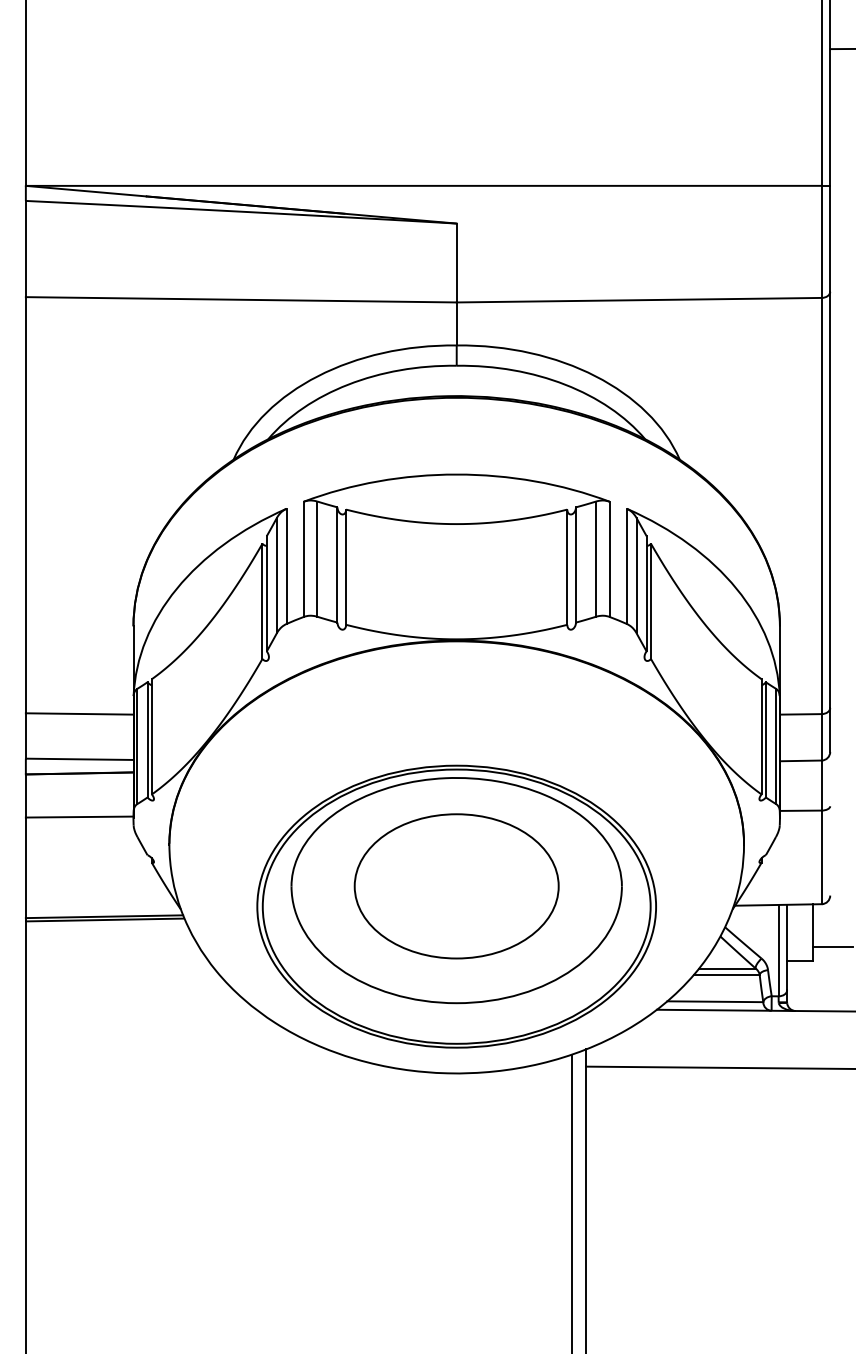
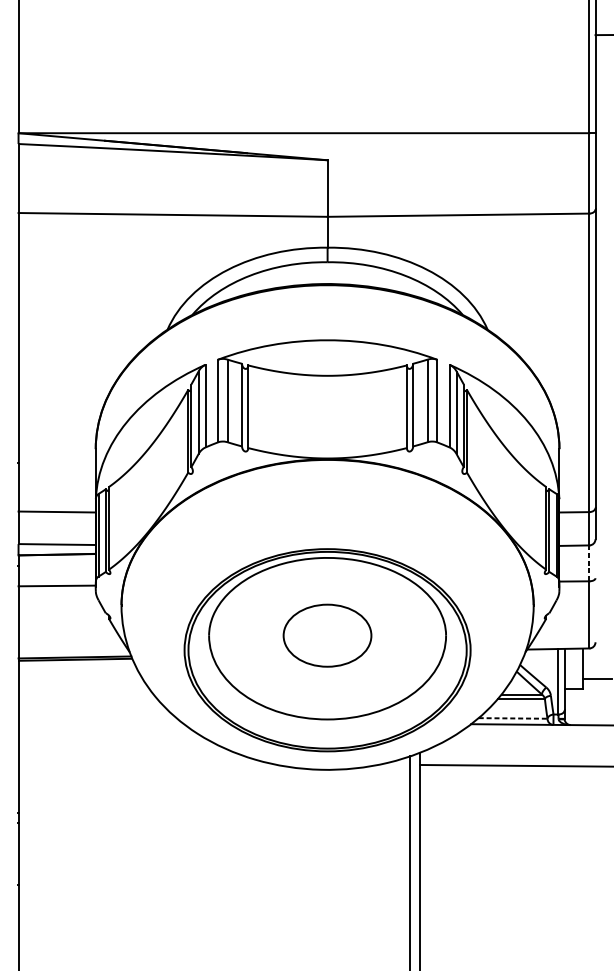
line: (821, 785) -> (589, 563), solid -> dashed
part: (456, 886) -> (327, 635), size x0.6
line: (715, 1001) -> (513, 718), solid -> dashed

